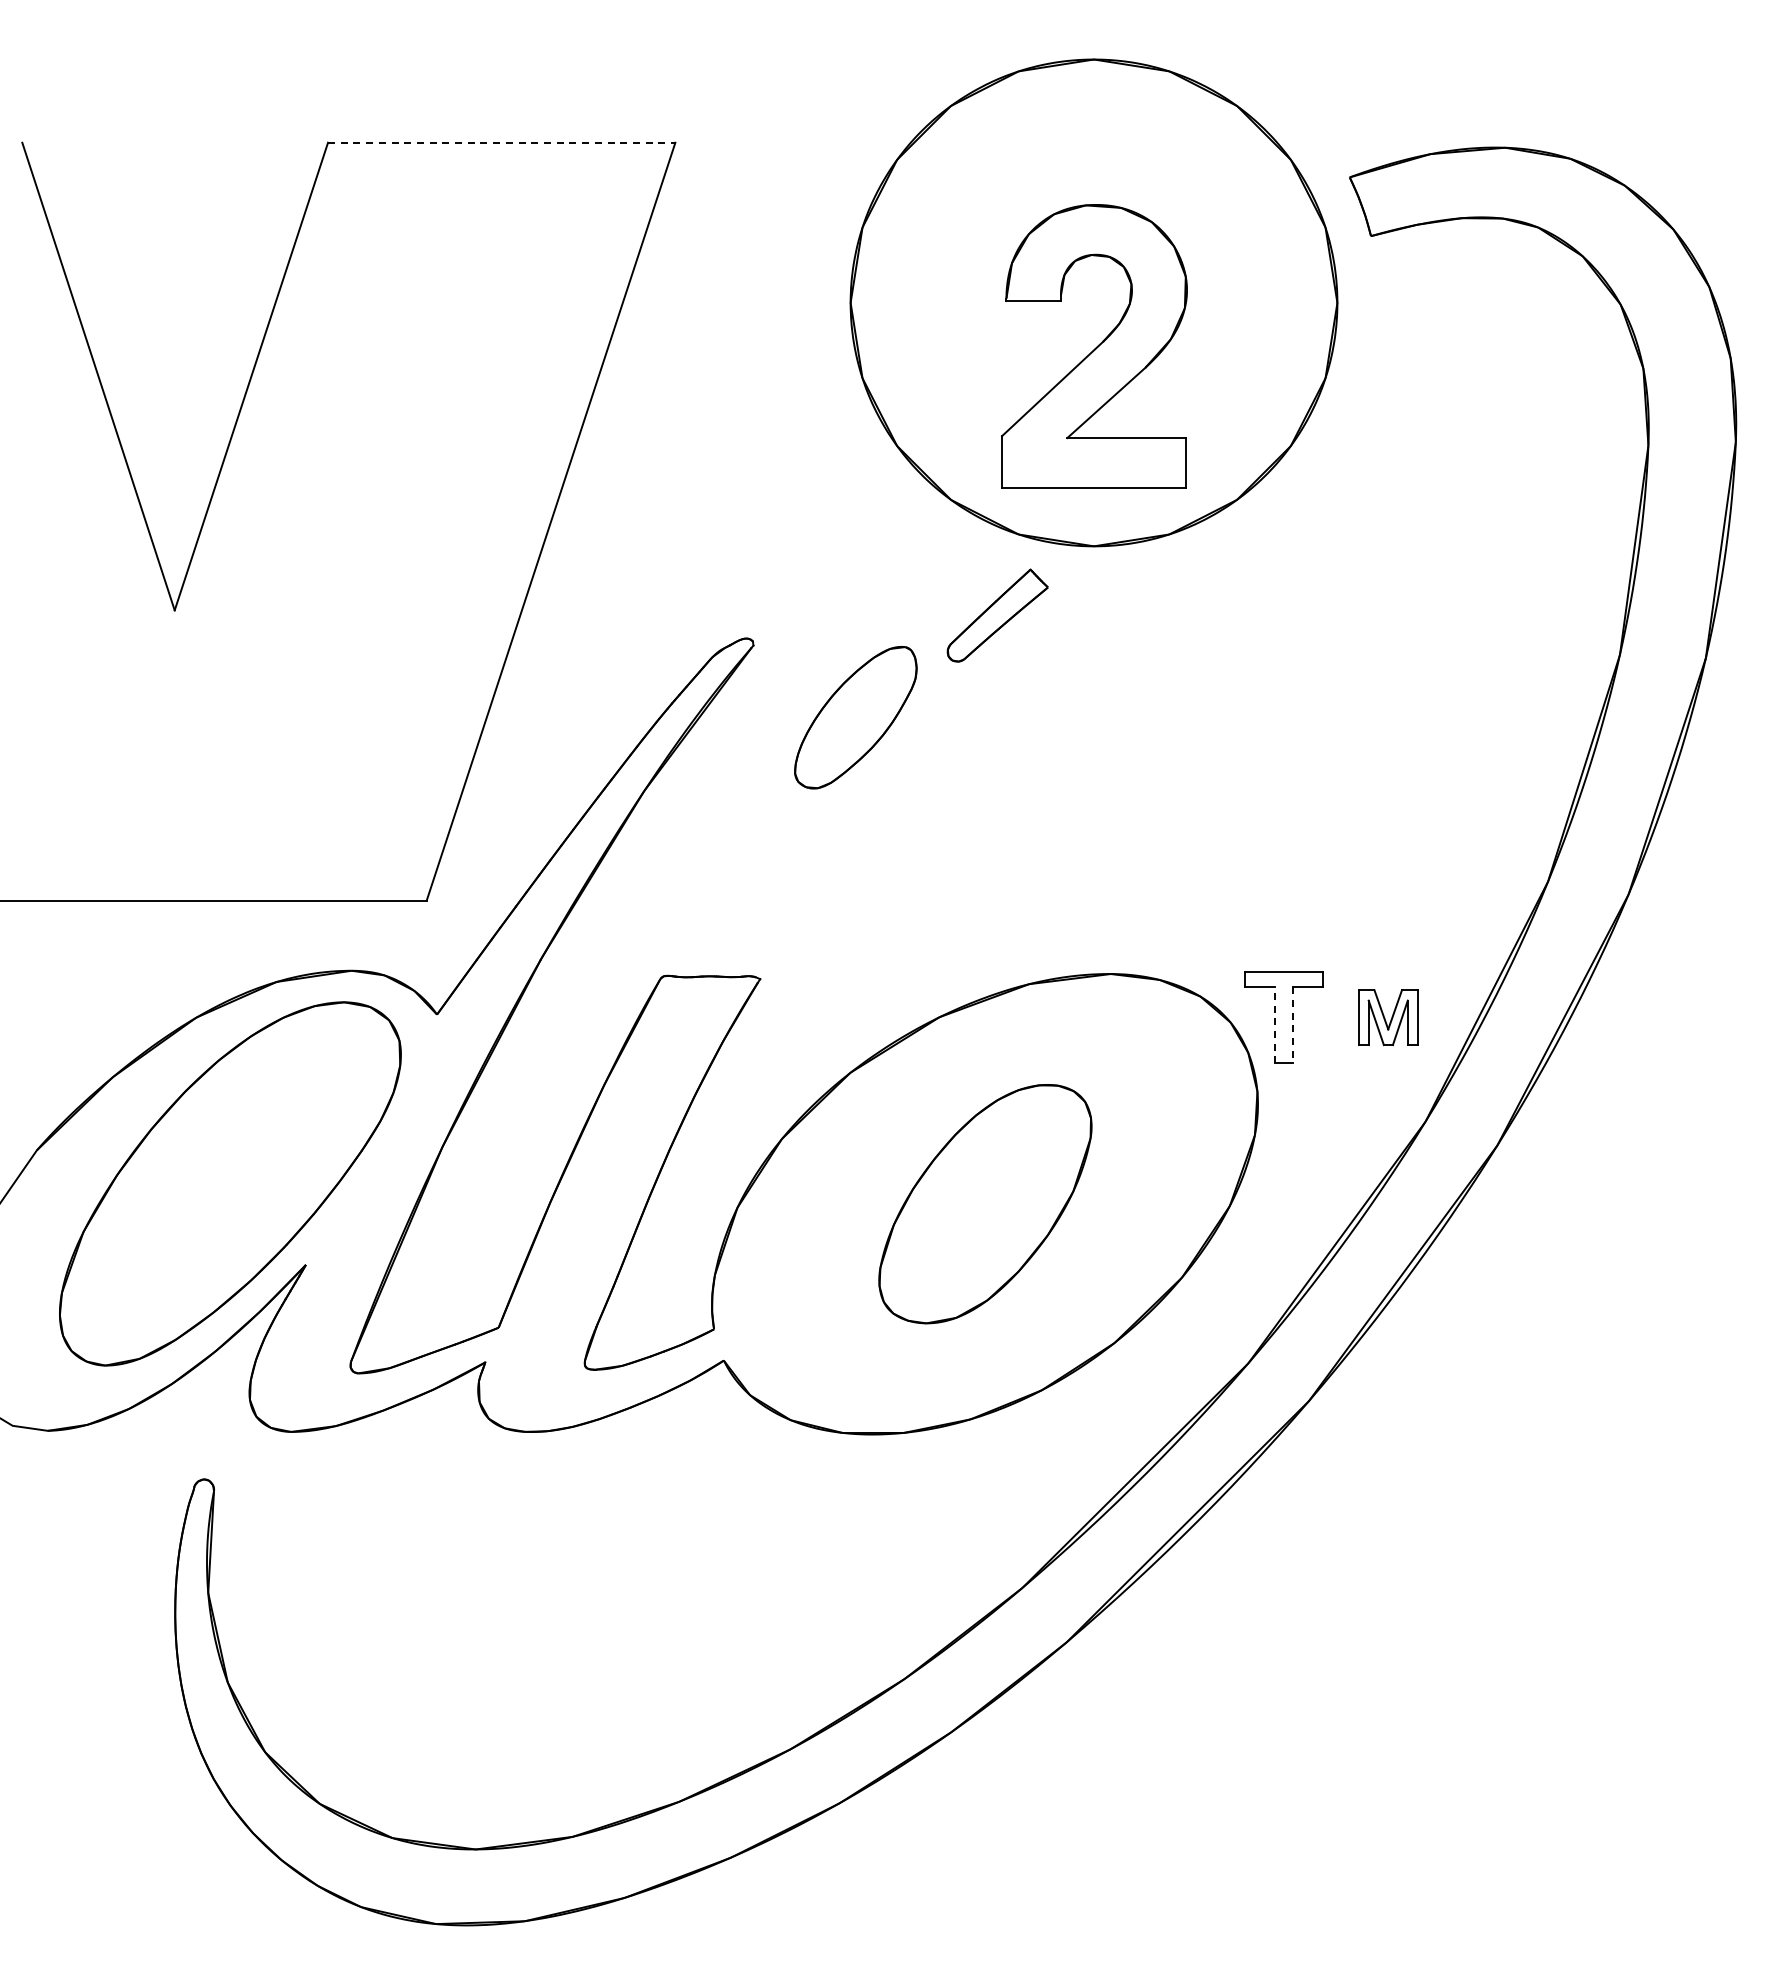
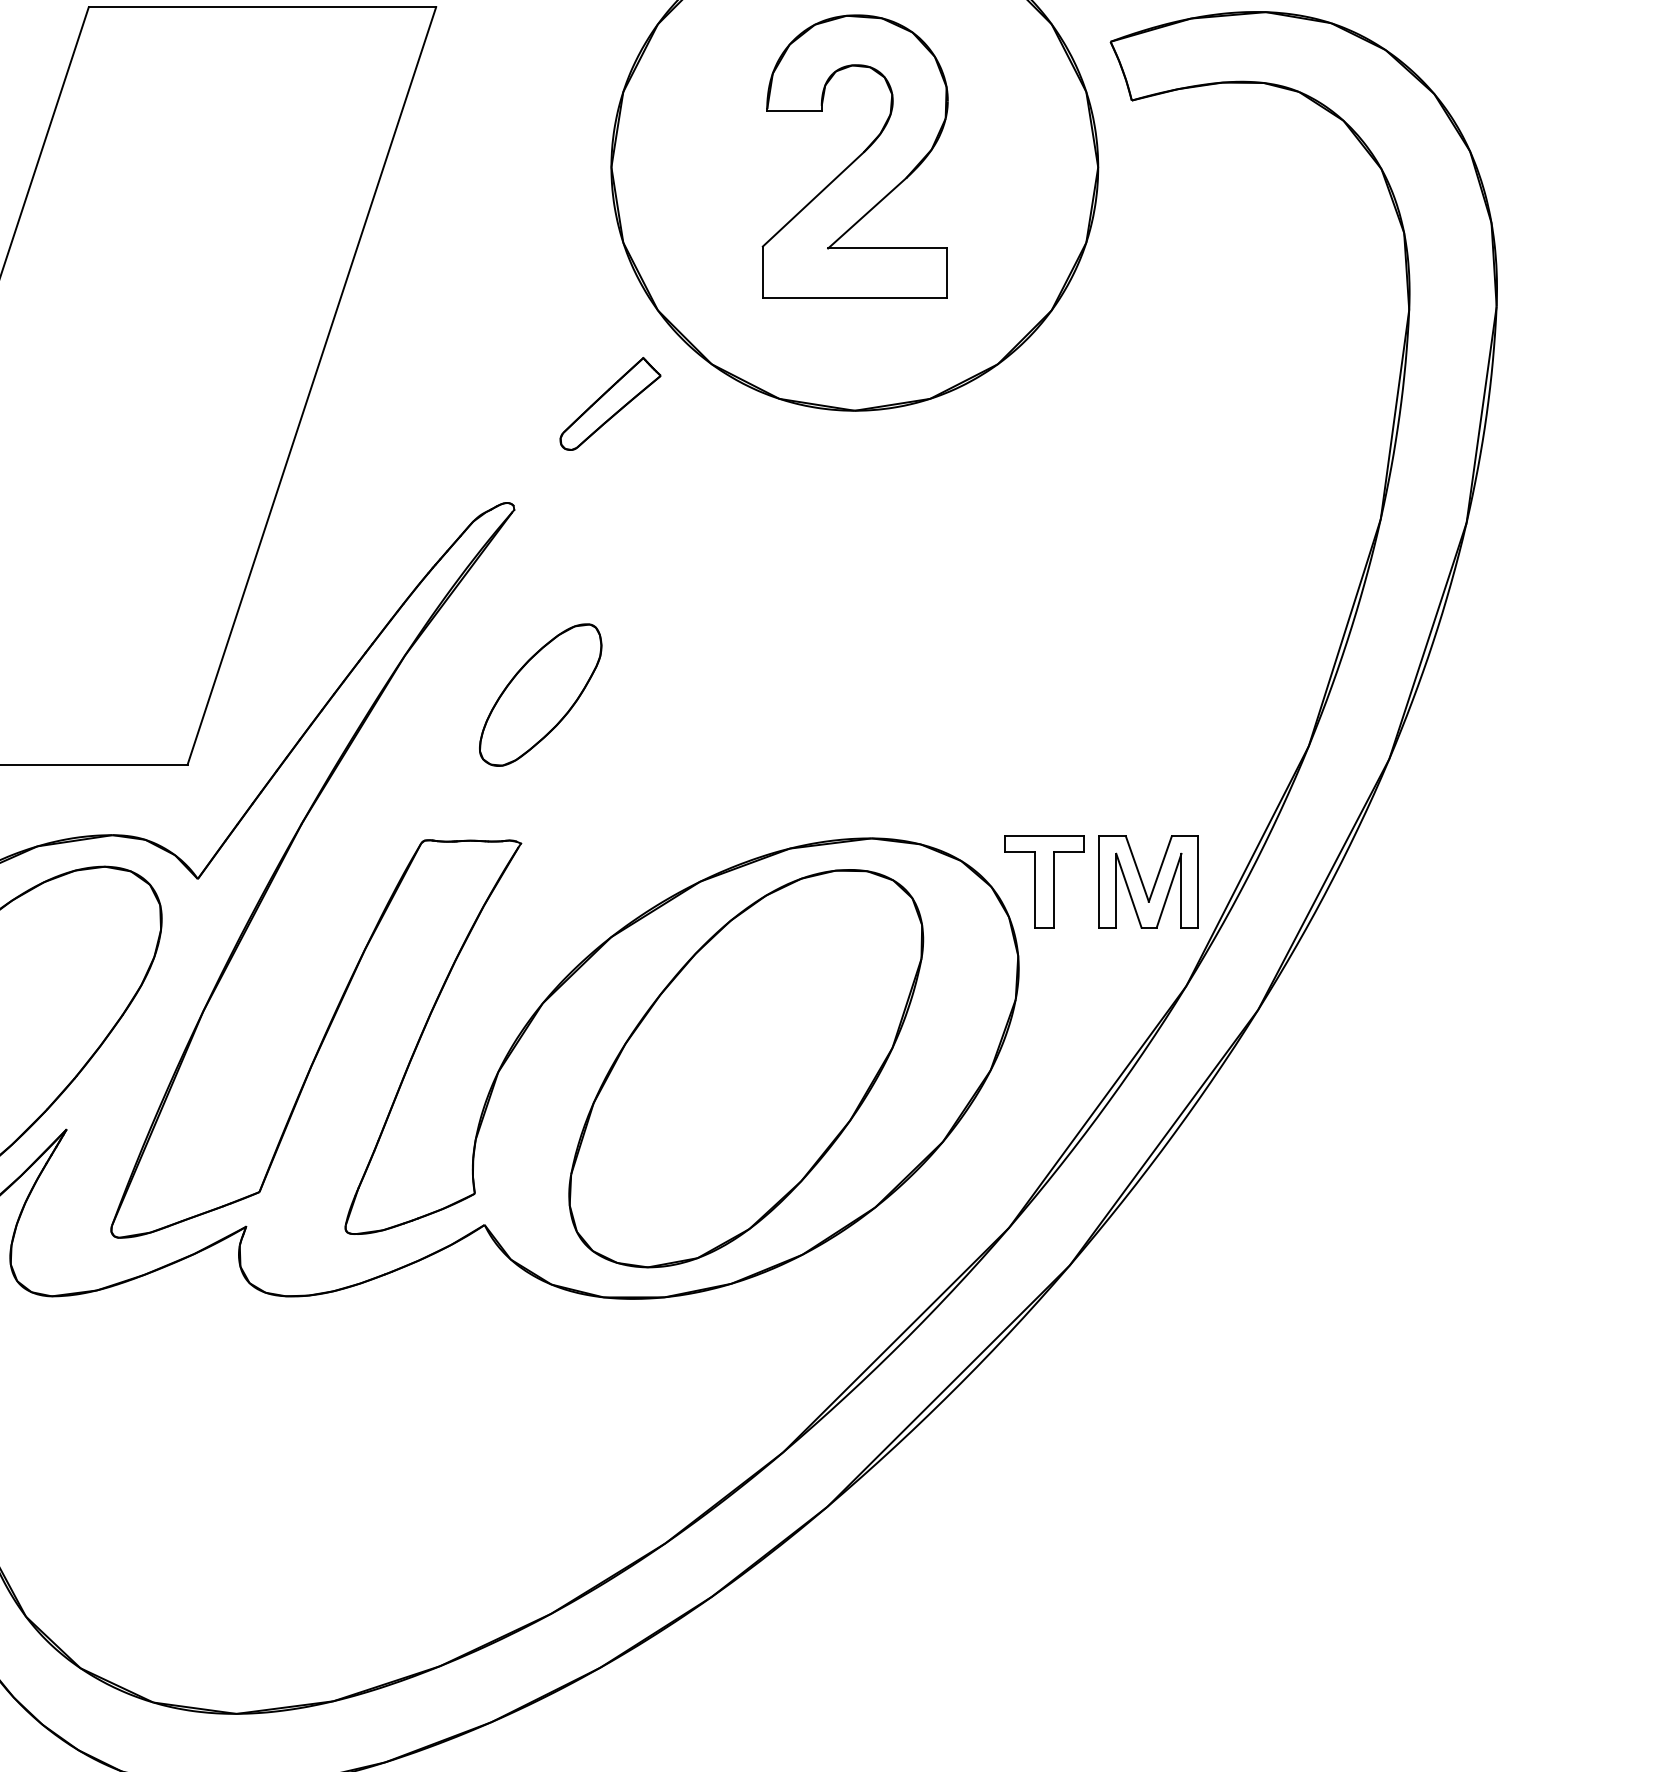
line: (501, 142) -> (262, 6), dashed -> solid
part: (1094, 346) -> (855, 156), moved
part: (997, 615) -> (610, 403), moved
part: (855, 717) -> (540, 694), moved
part: (1388, 1017) -> (1149, 881), size x1.67
line: (1274, 1024) -> (1035, 888), dashed -> solid
line: (1292, 1025) -> (1053, 889), dashed -> solid
part: (985, 1203) -> (746, 1067), size x1.67

